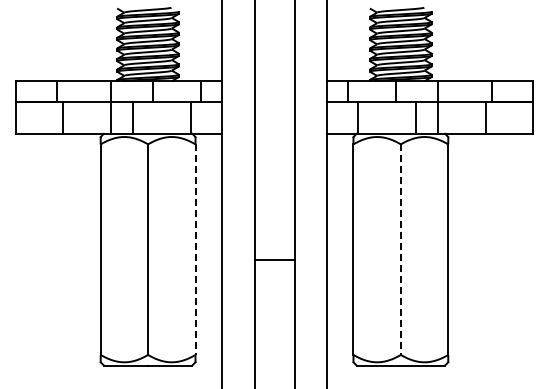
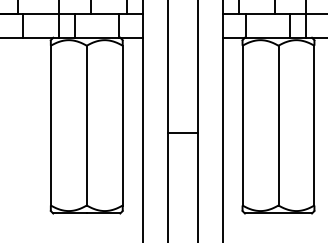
line: (195, 250) -> (122, 126), dashed -> solid
line: (400, 250) -> (278, 126), dashed -> solid

